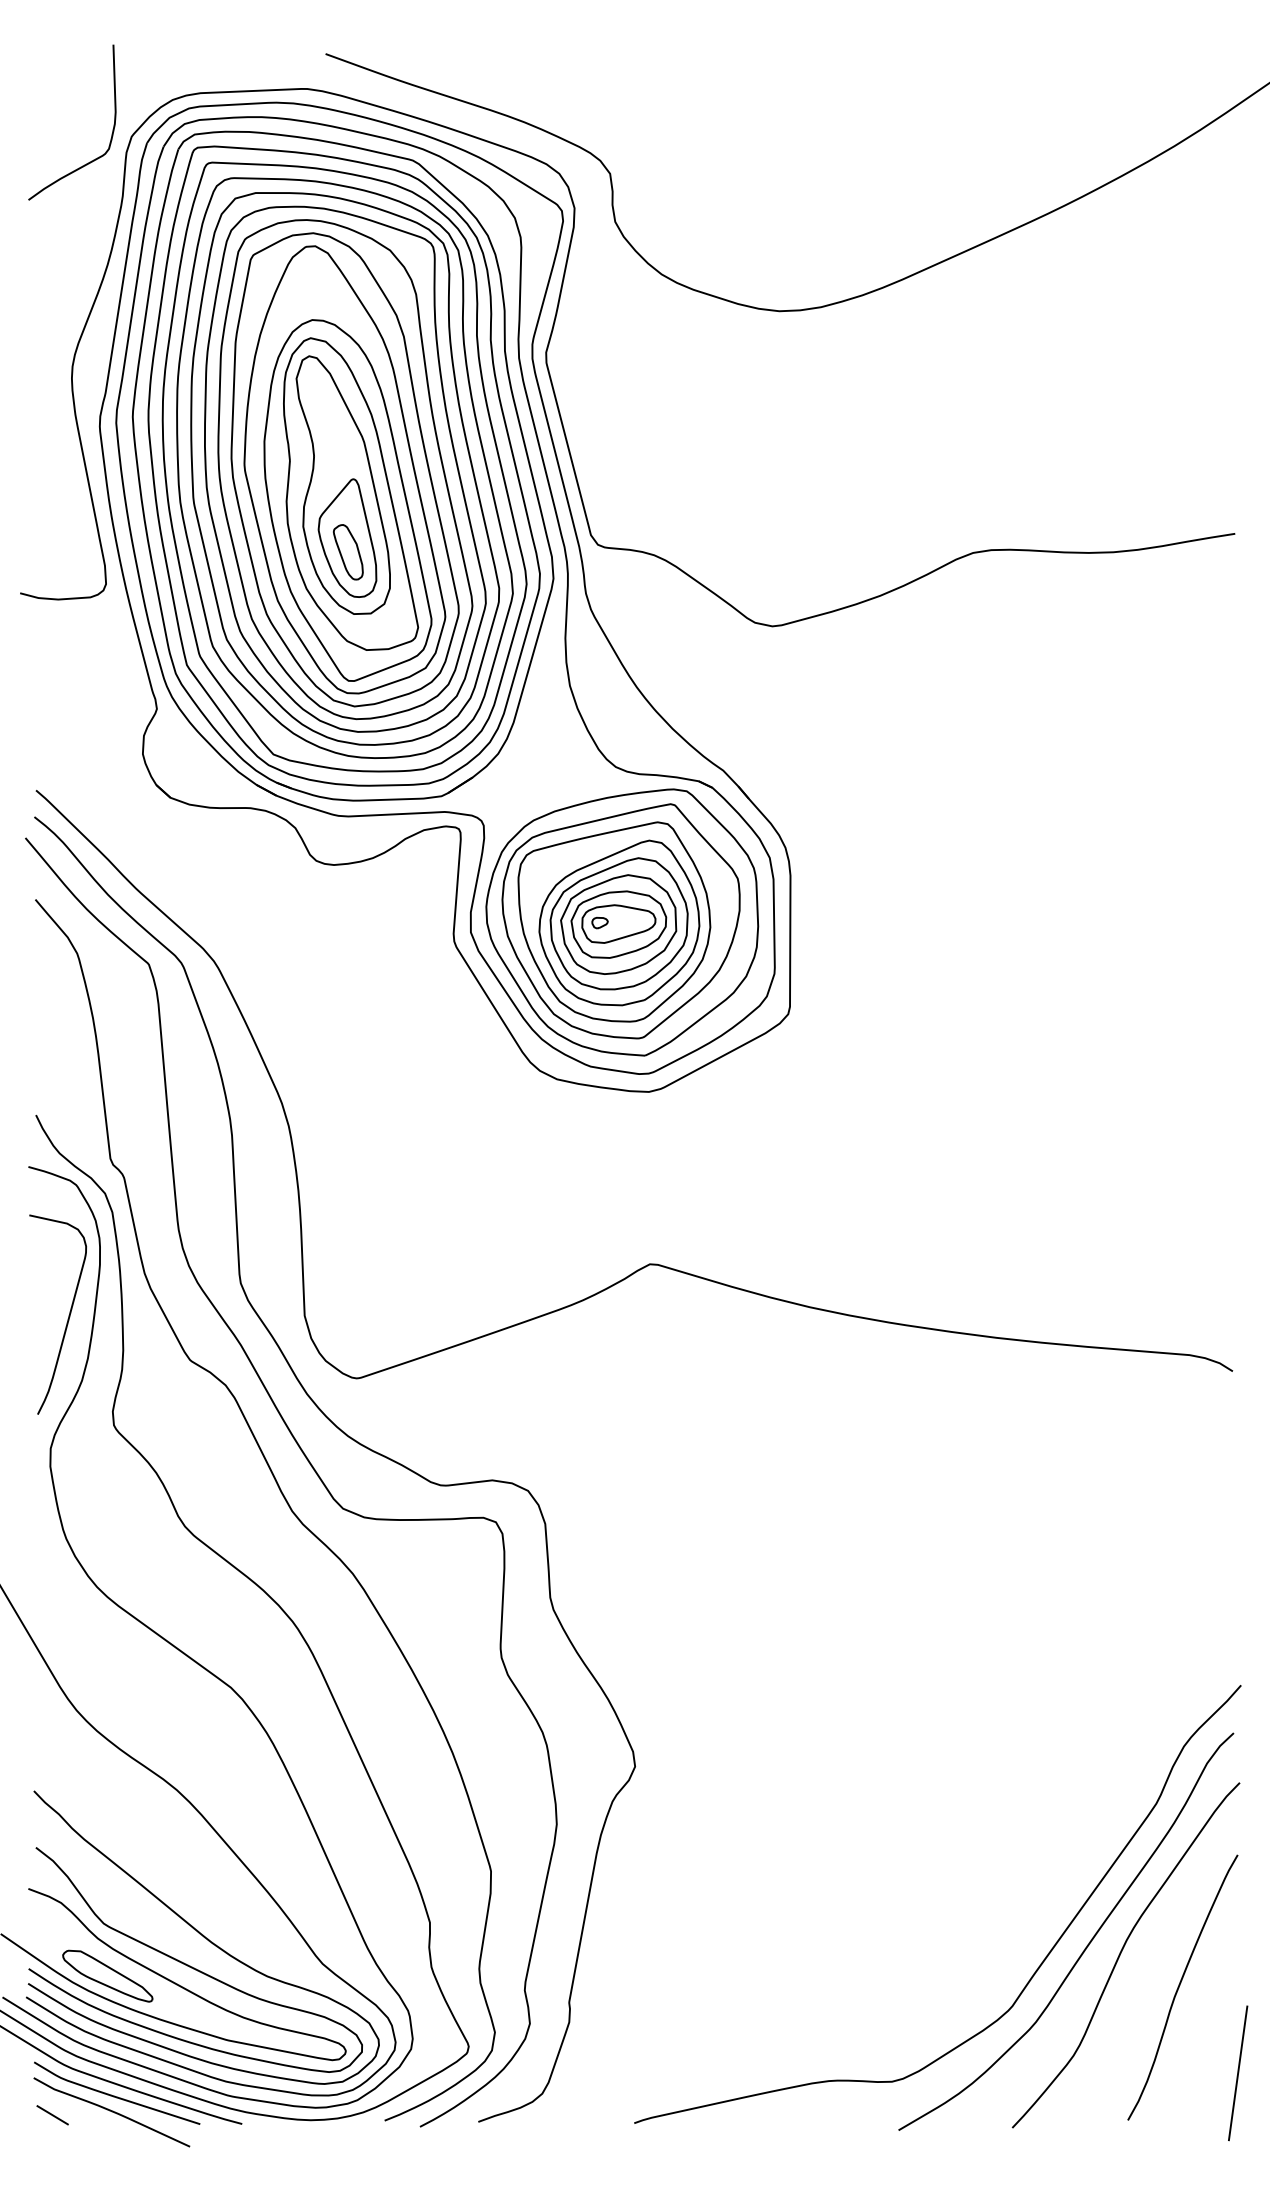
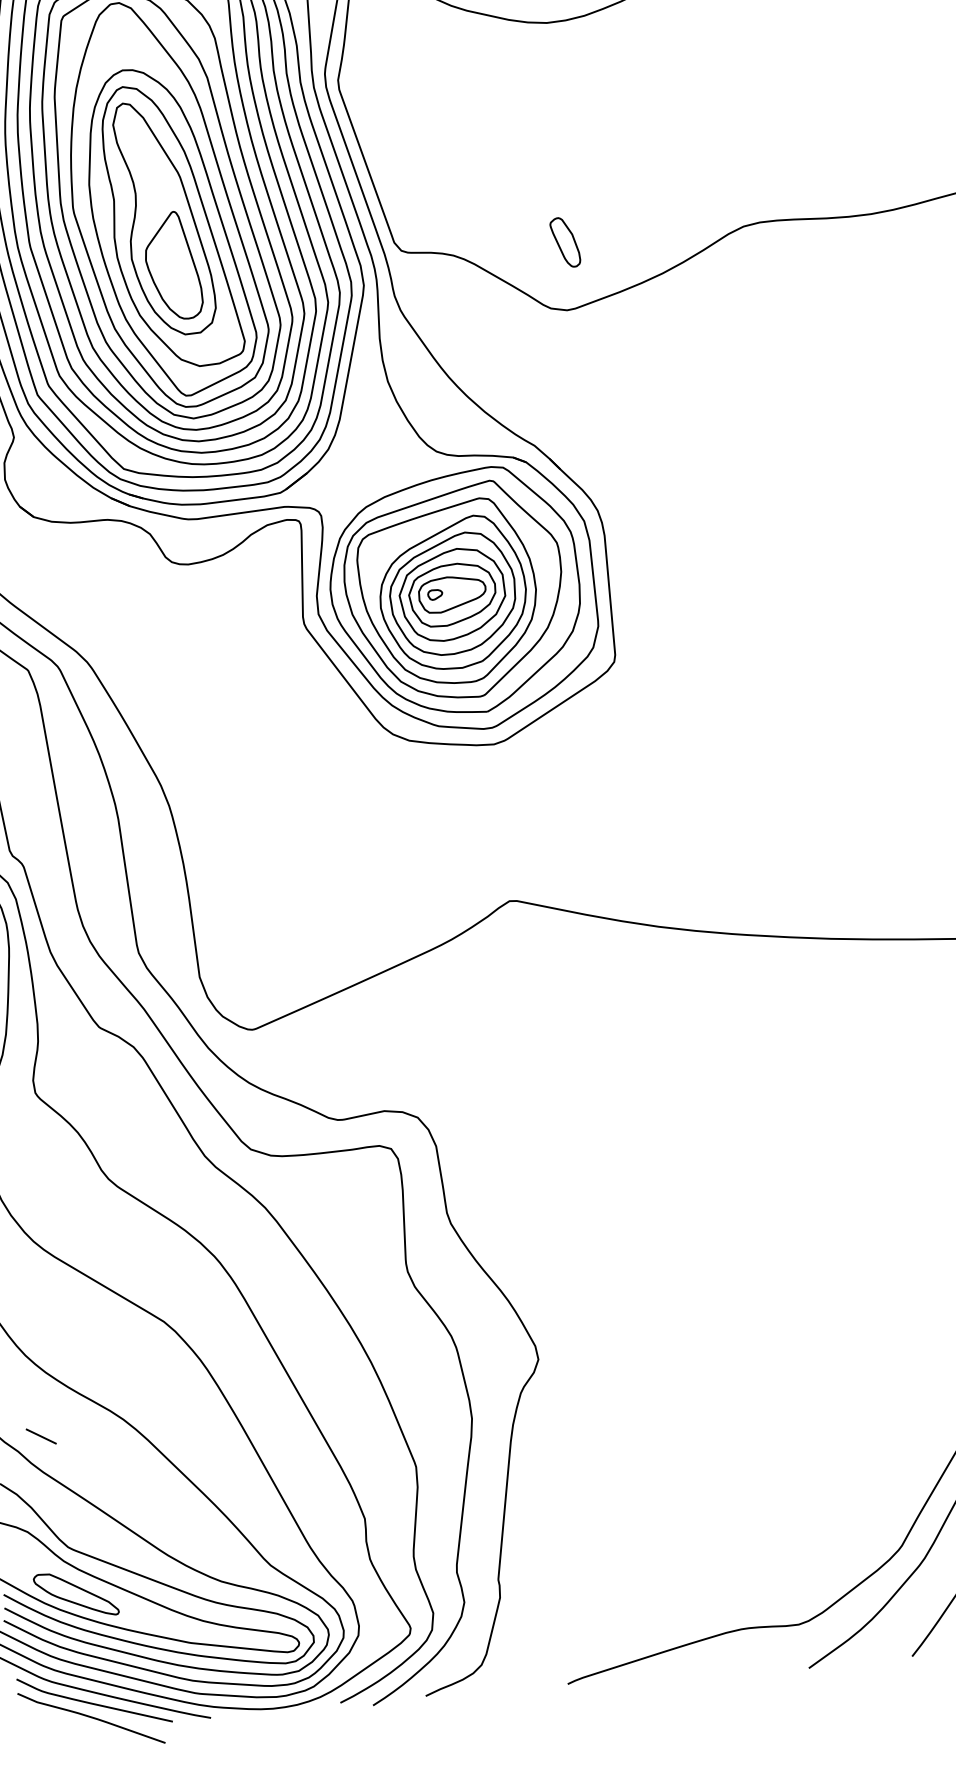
part: (348, 552) -> (565, 242), moved
line: (52, 2115) -> (41, 1436), moved

